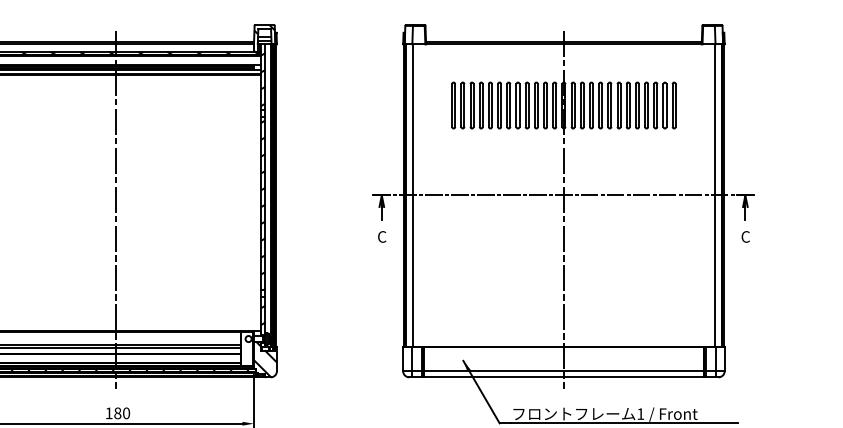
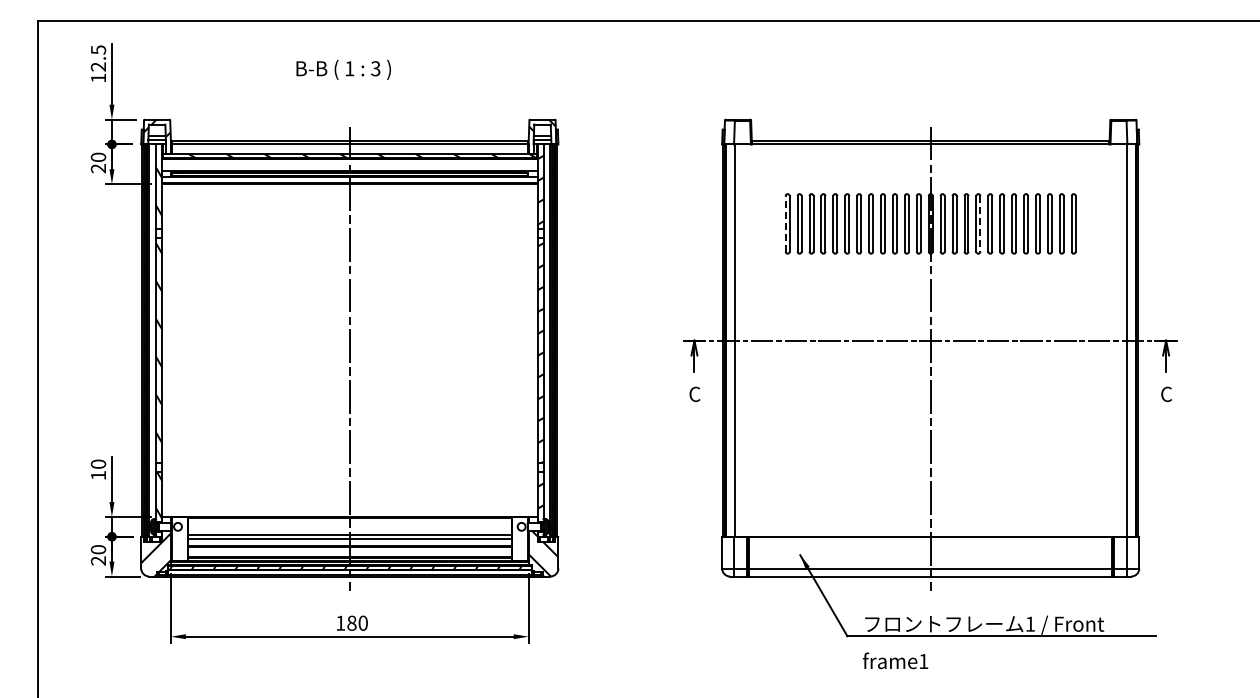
line: (451, 105) -> (785, 223), solid -> dashed
line: (602, 105) -> (980, 223), solid -> dashed

